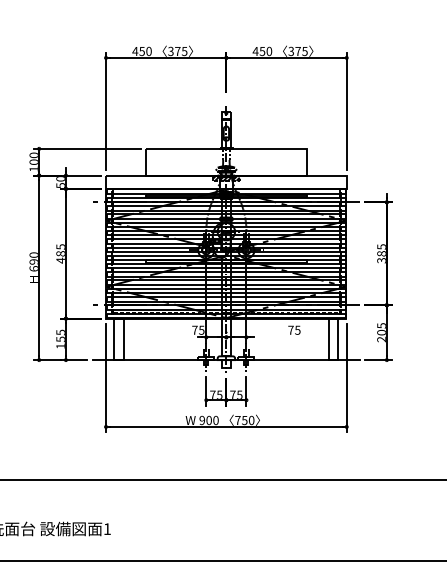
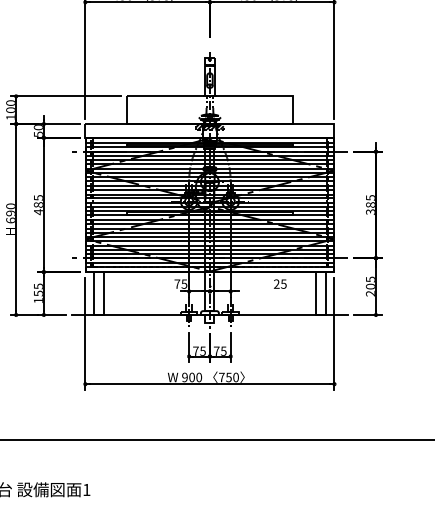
text: (290, 329) -> (276, 283), 75 -> 25

